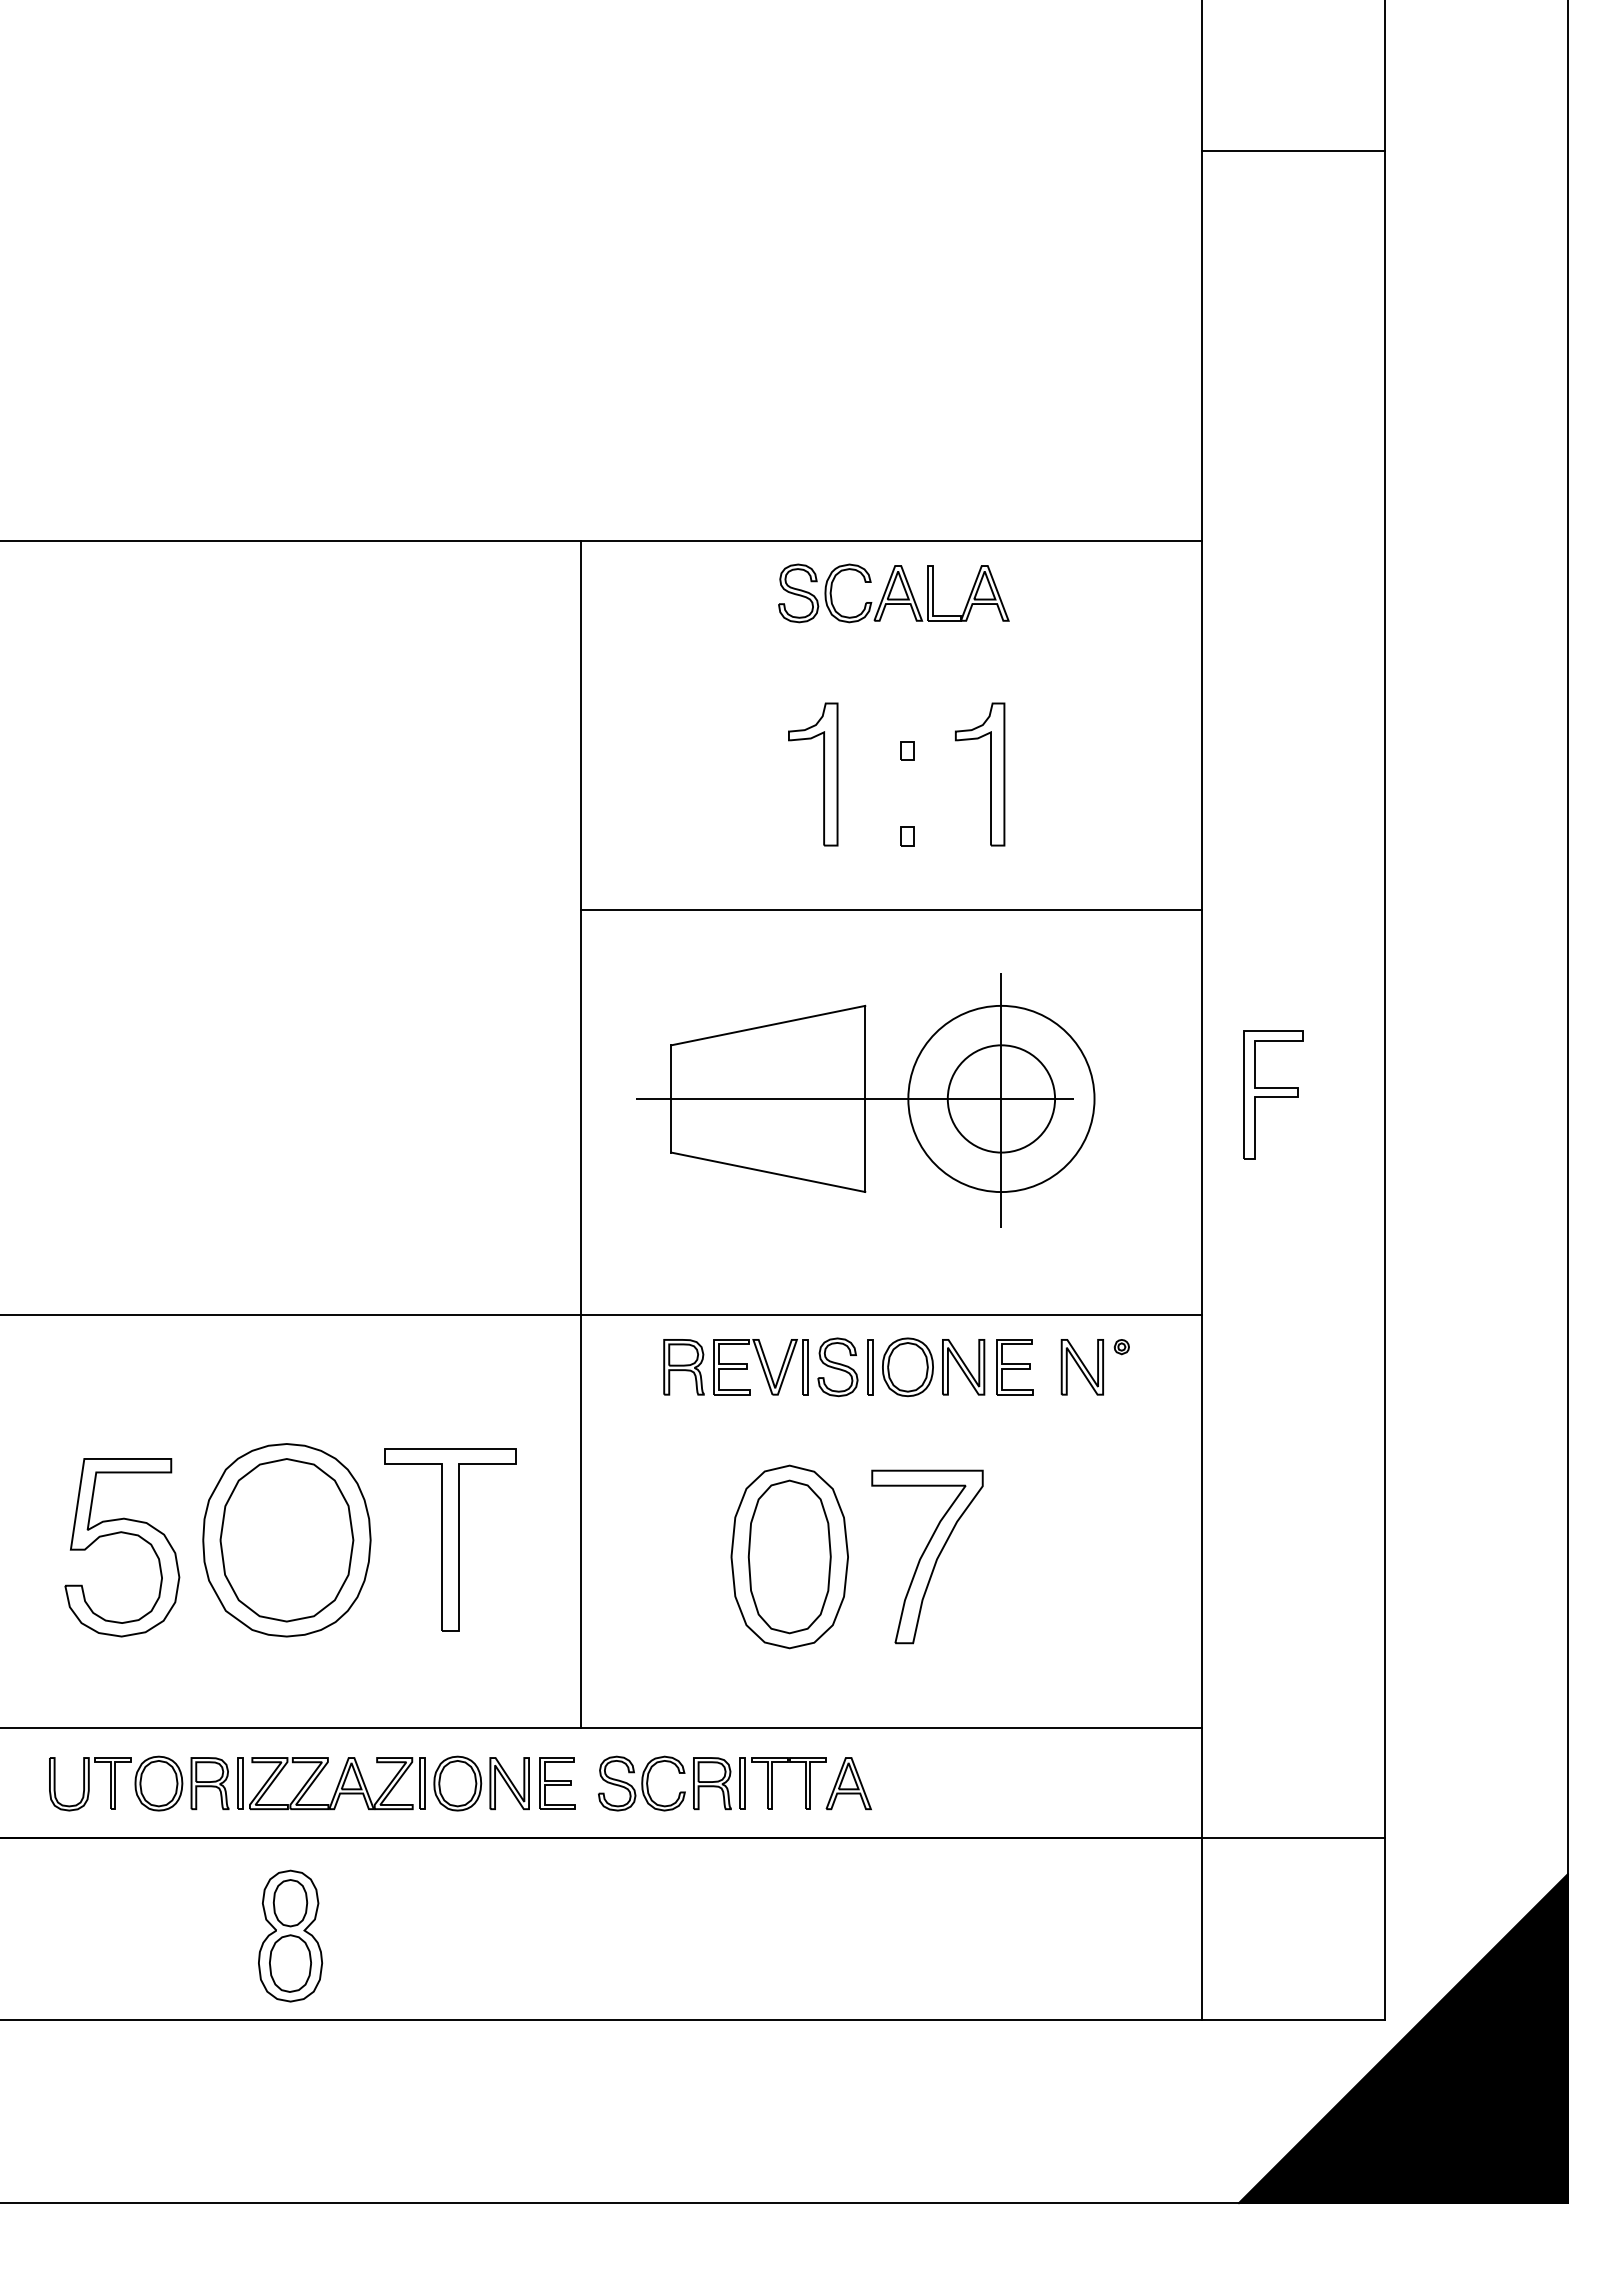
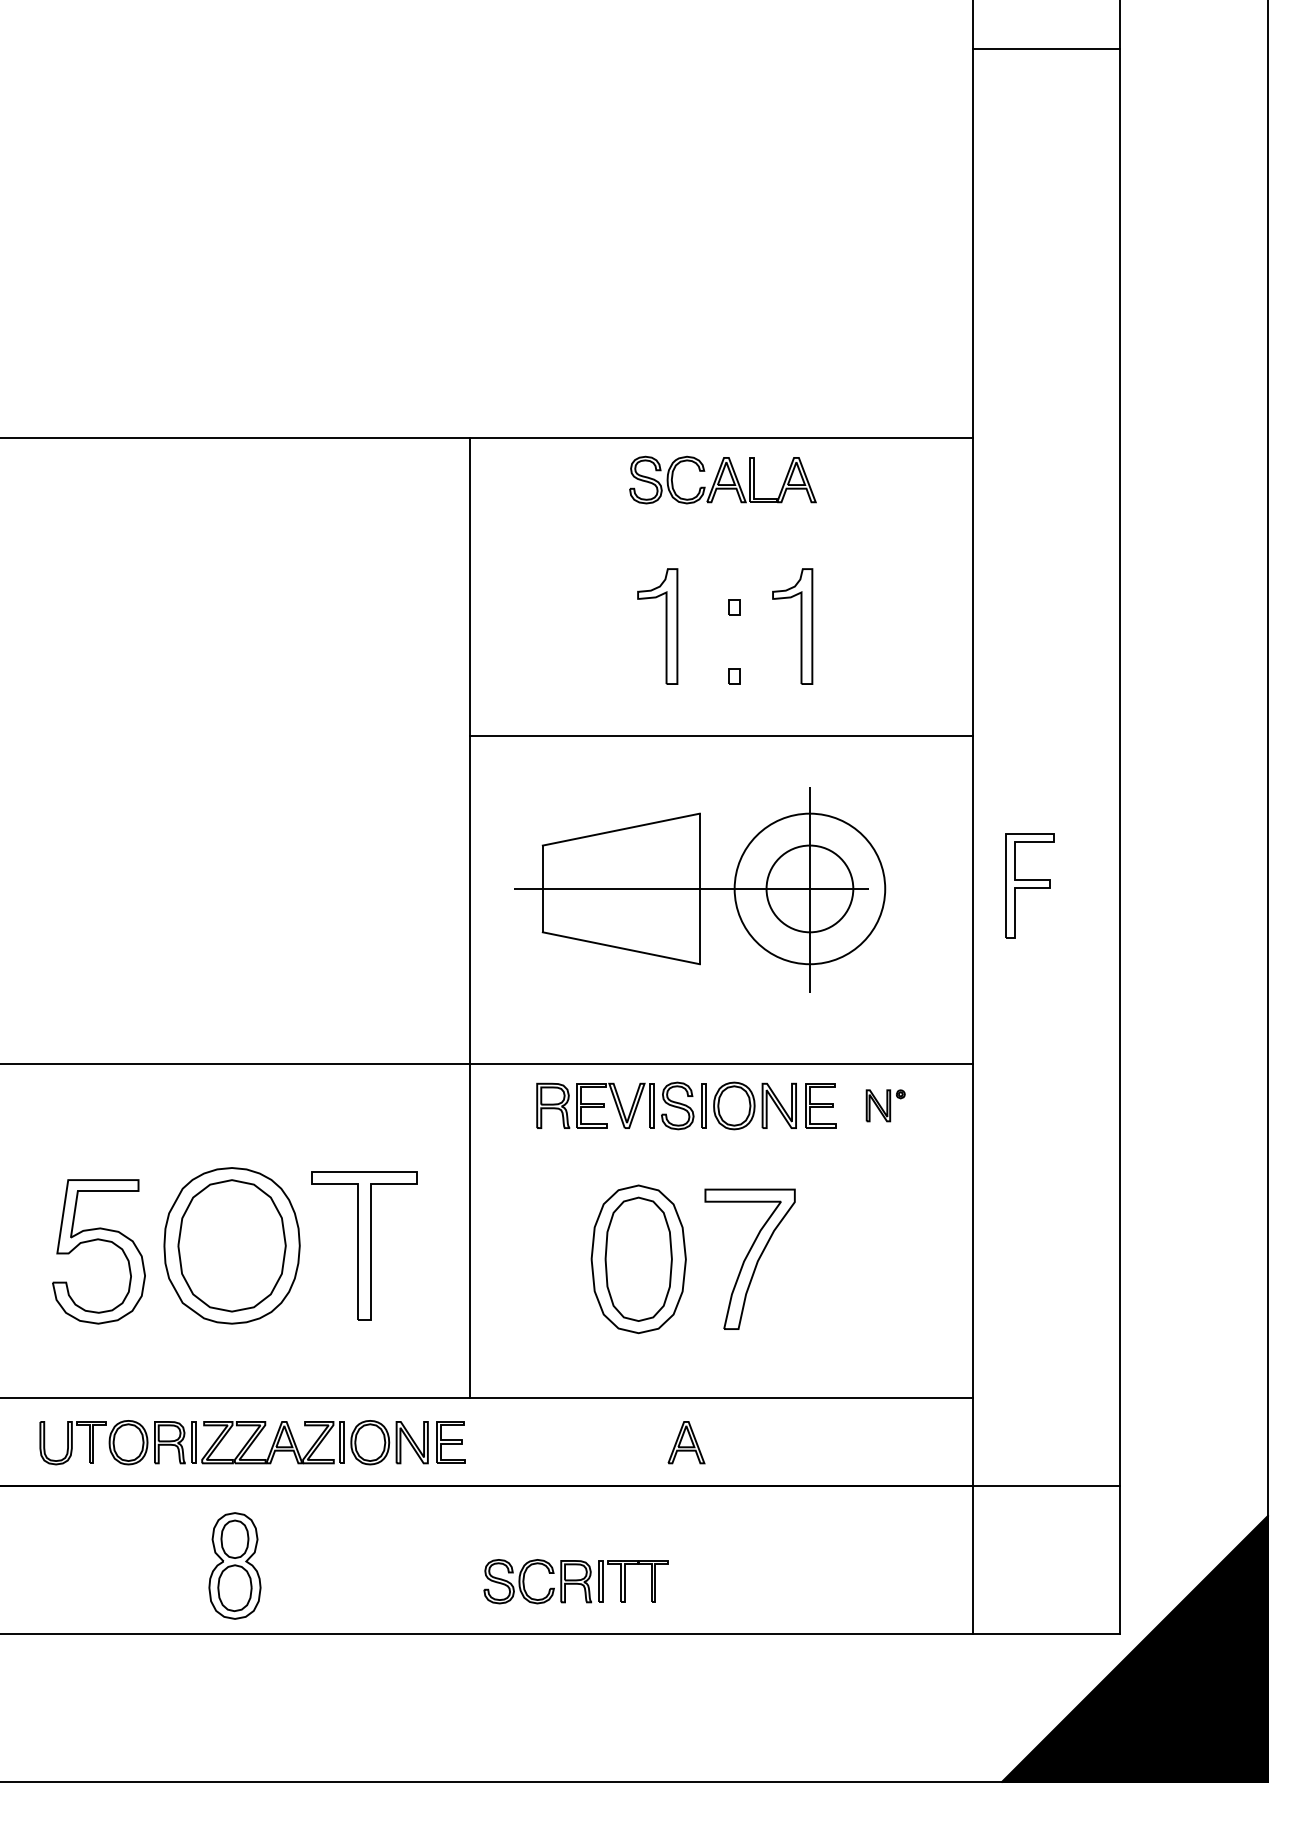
line: (1293, 151) -> (1046, 49), moved
part: (1094, 1366) -> (885, 1105), size x0.7
part: (711, 1783) -> (575, 1581), moved

